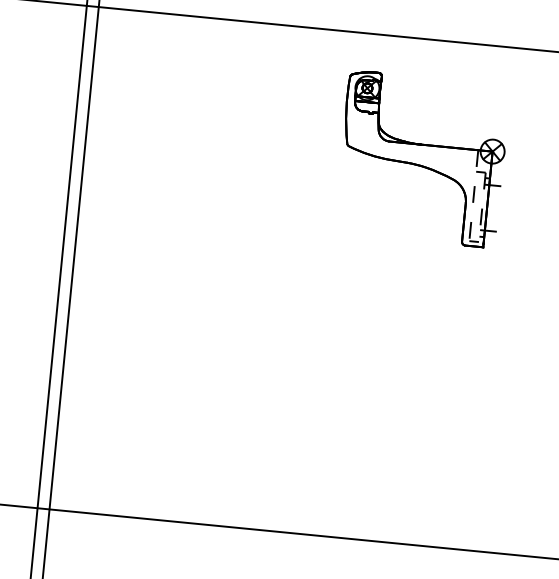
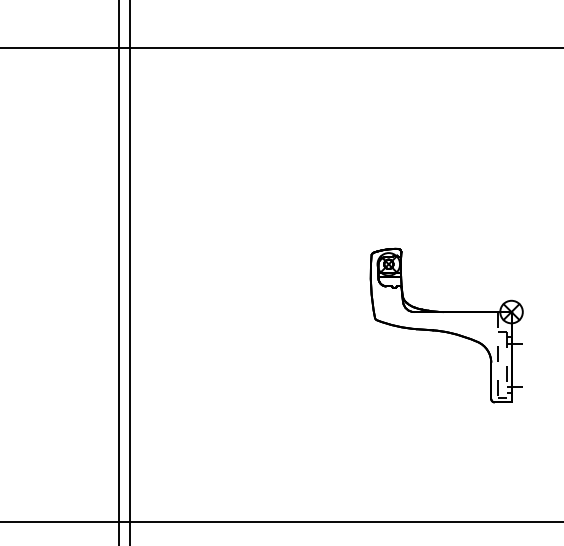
part: (422, 159) -> (446, 325), moved

